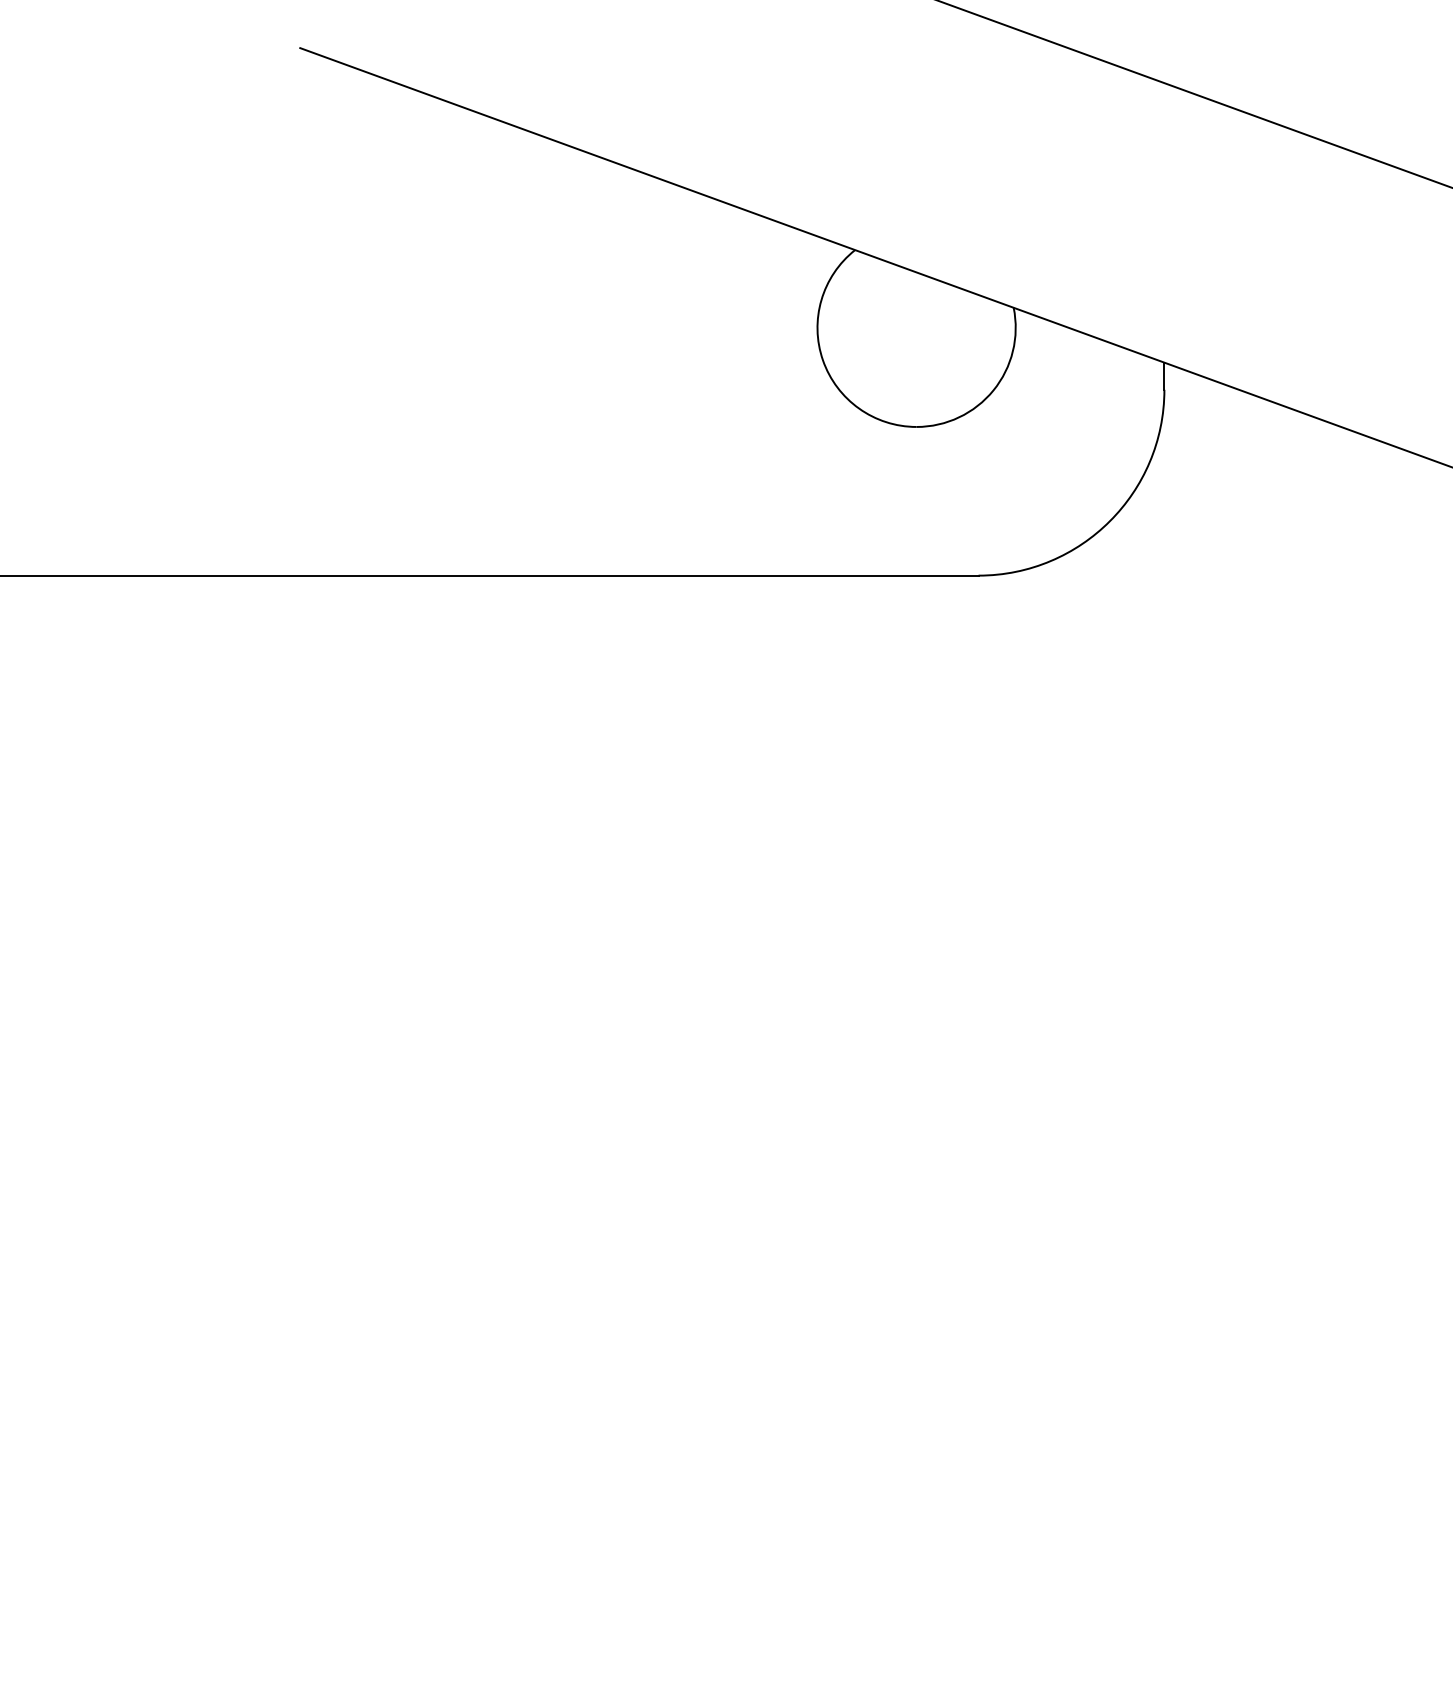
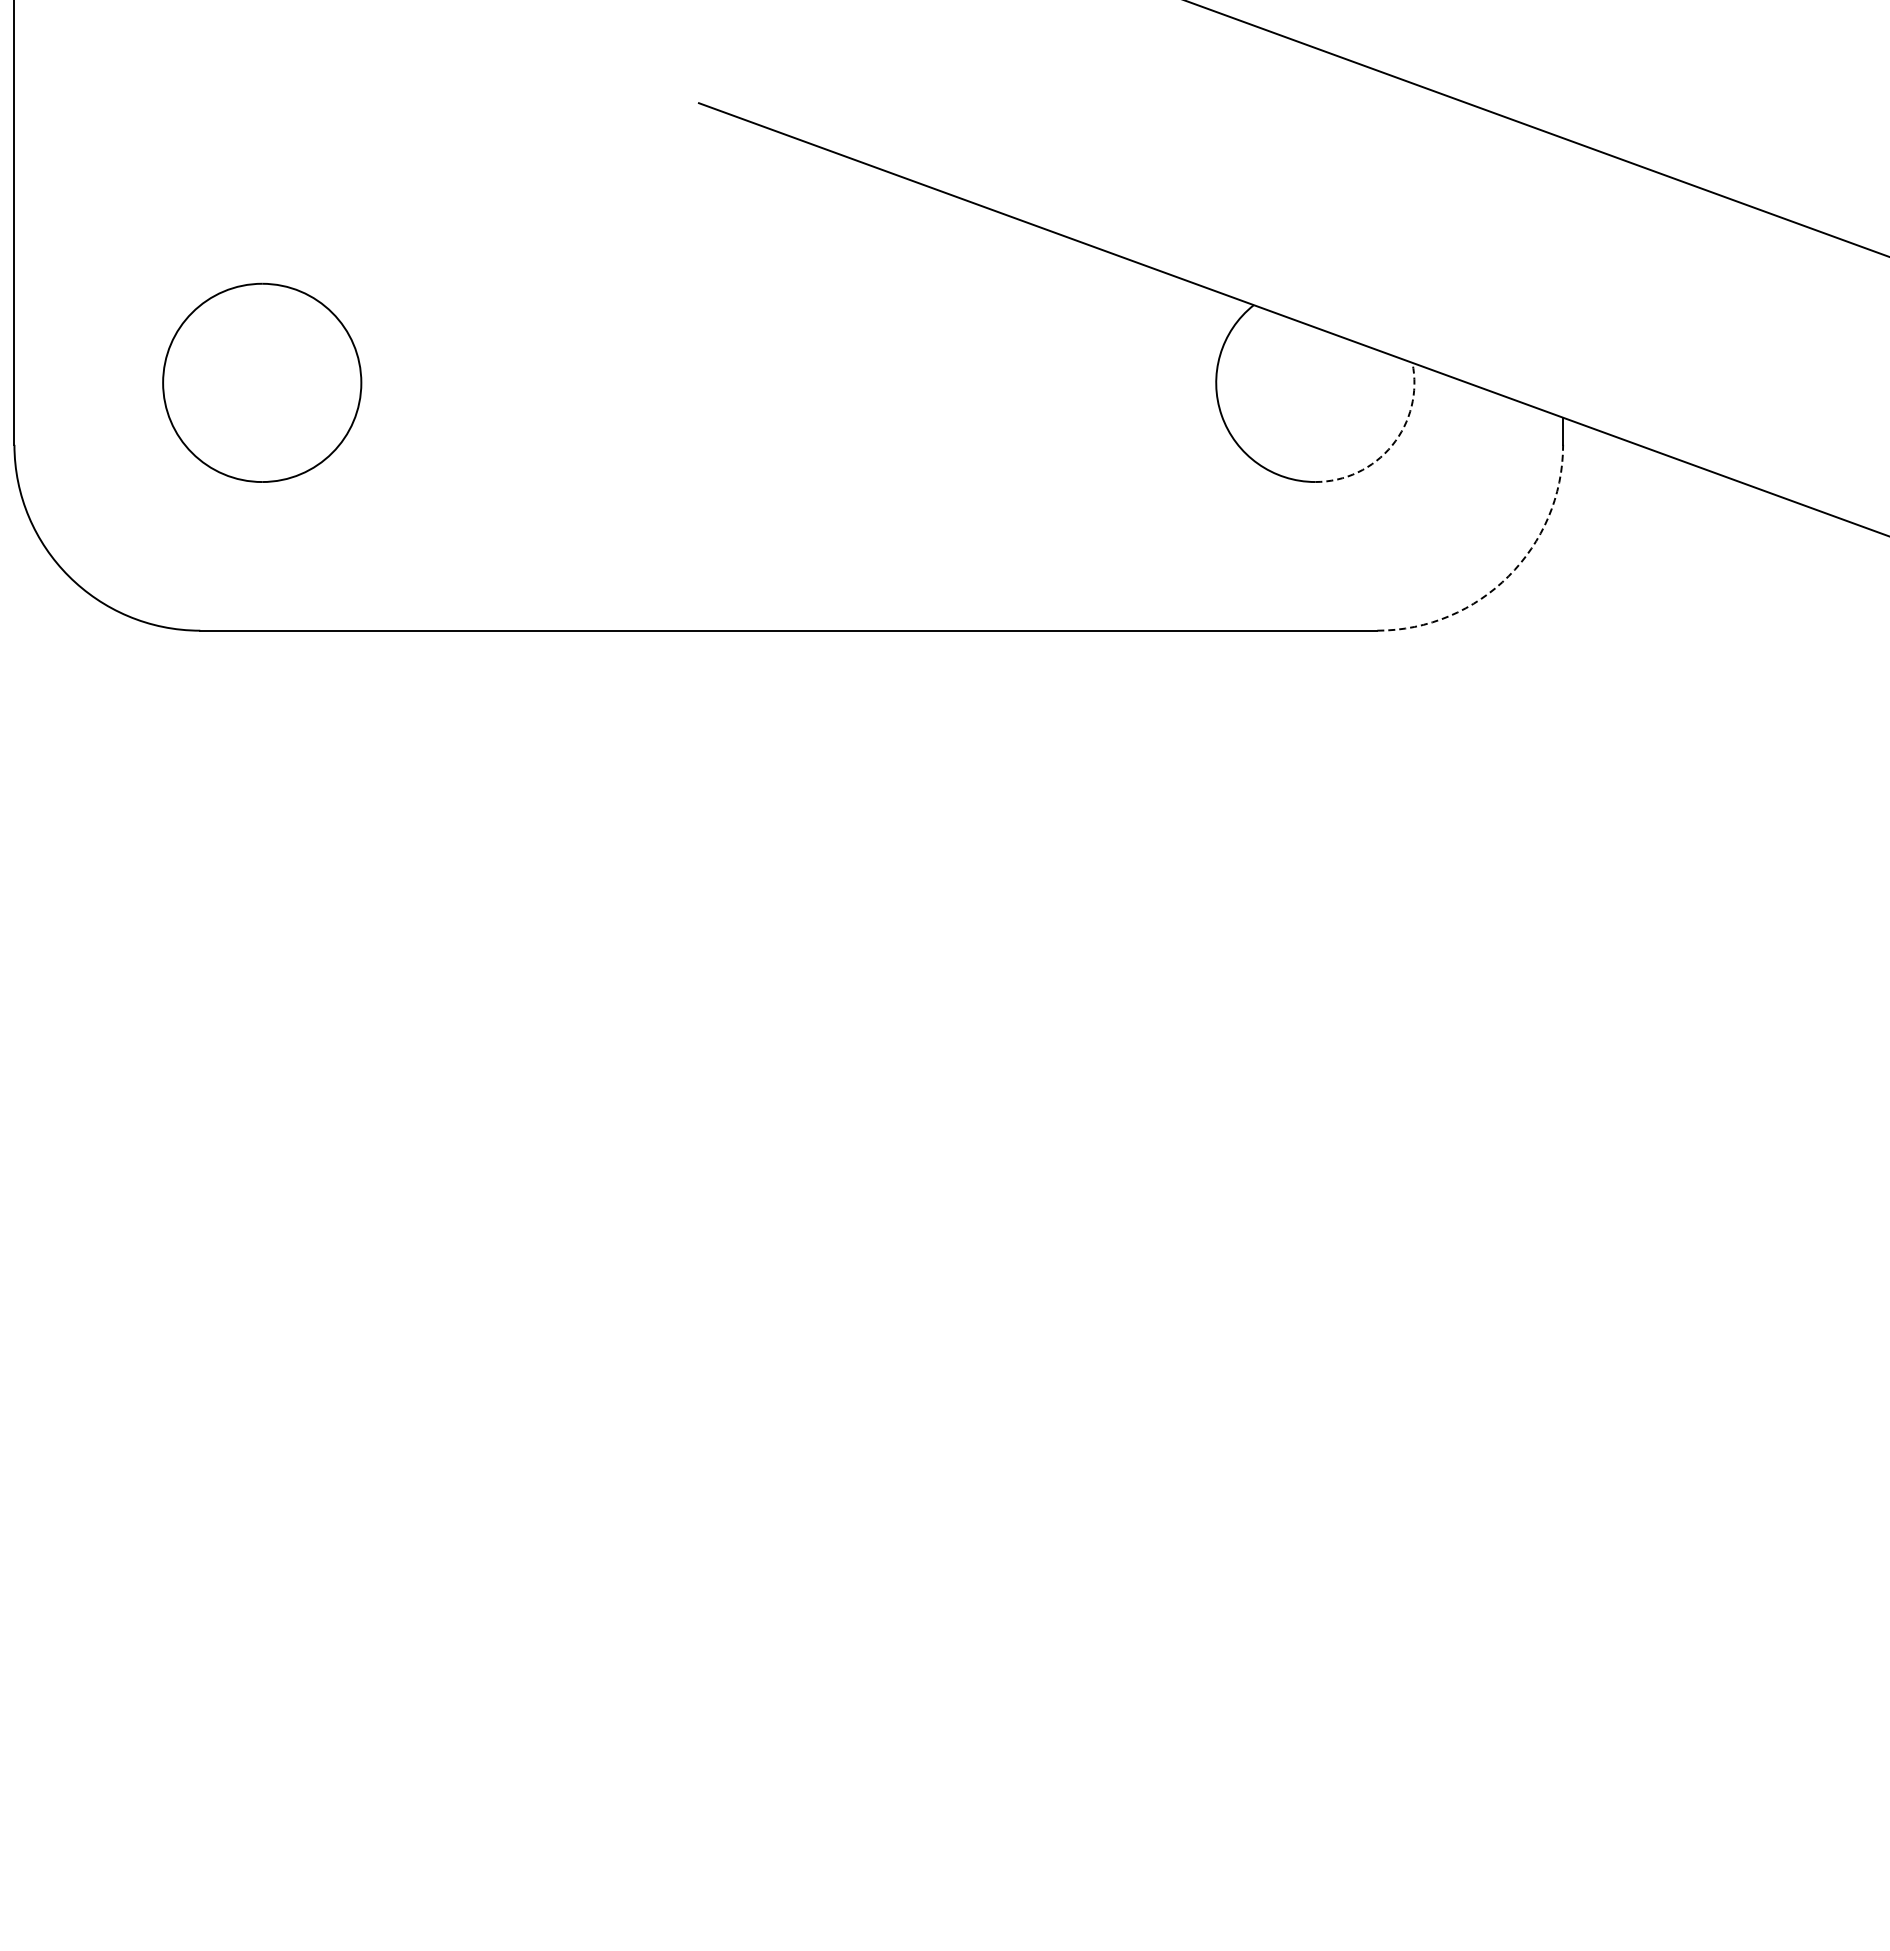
arc: (993, 390) -> (1392, 445), solid -> dashed
arc: (1109, 521) -> (1508, 576), solid -> dashed

